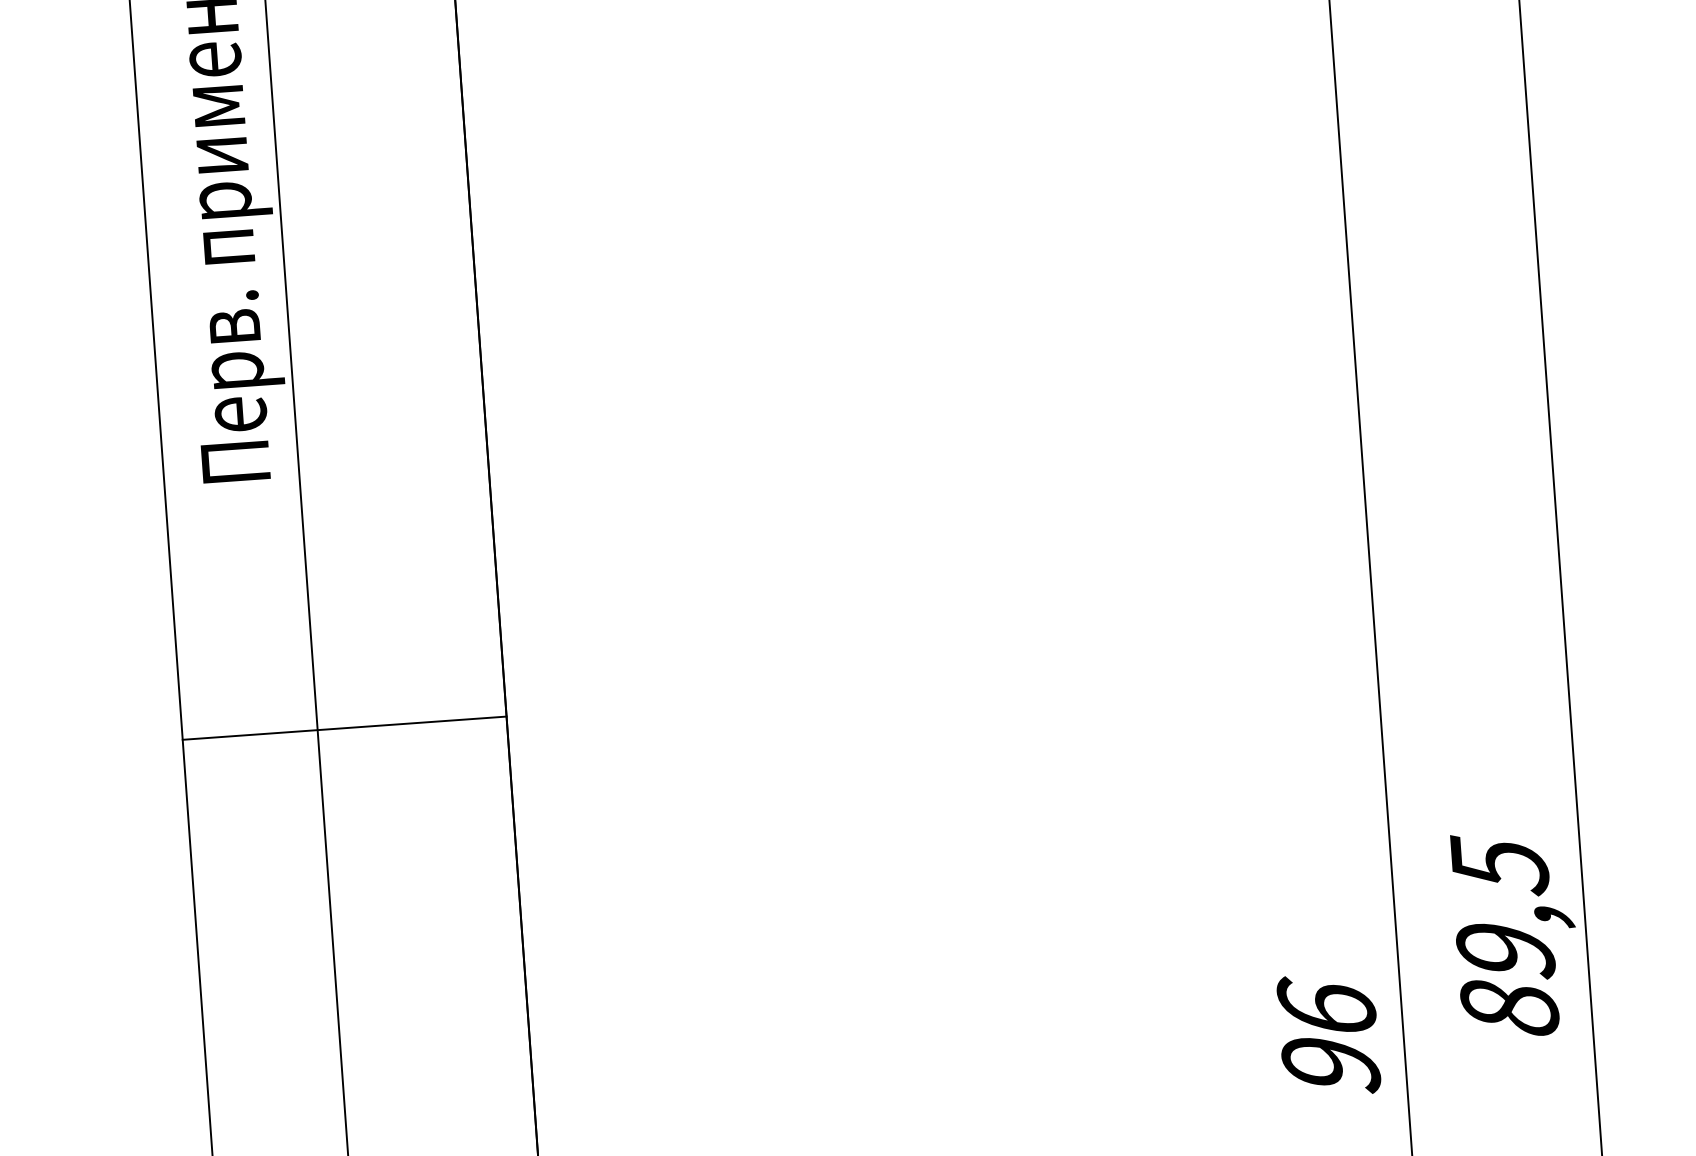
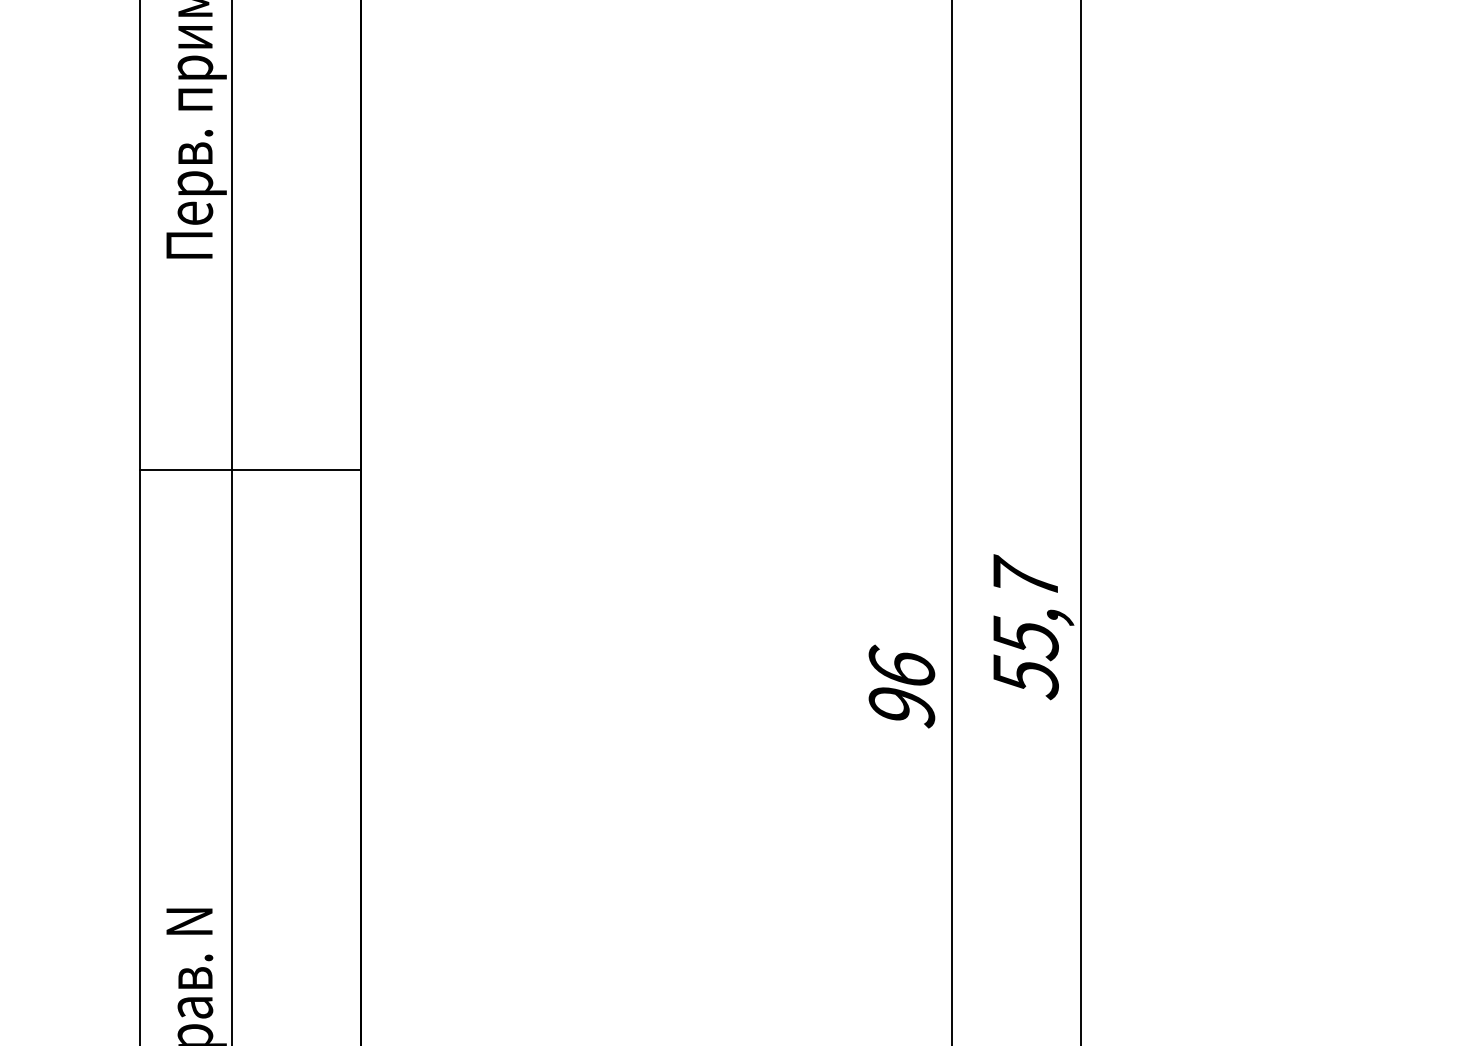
line: (344, 727) -> (250, 469), moved
text: (1504, 935) -> (1025, 627), 89,5 -> 55,7

